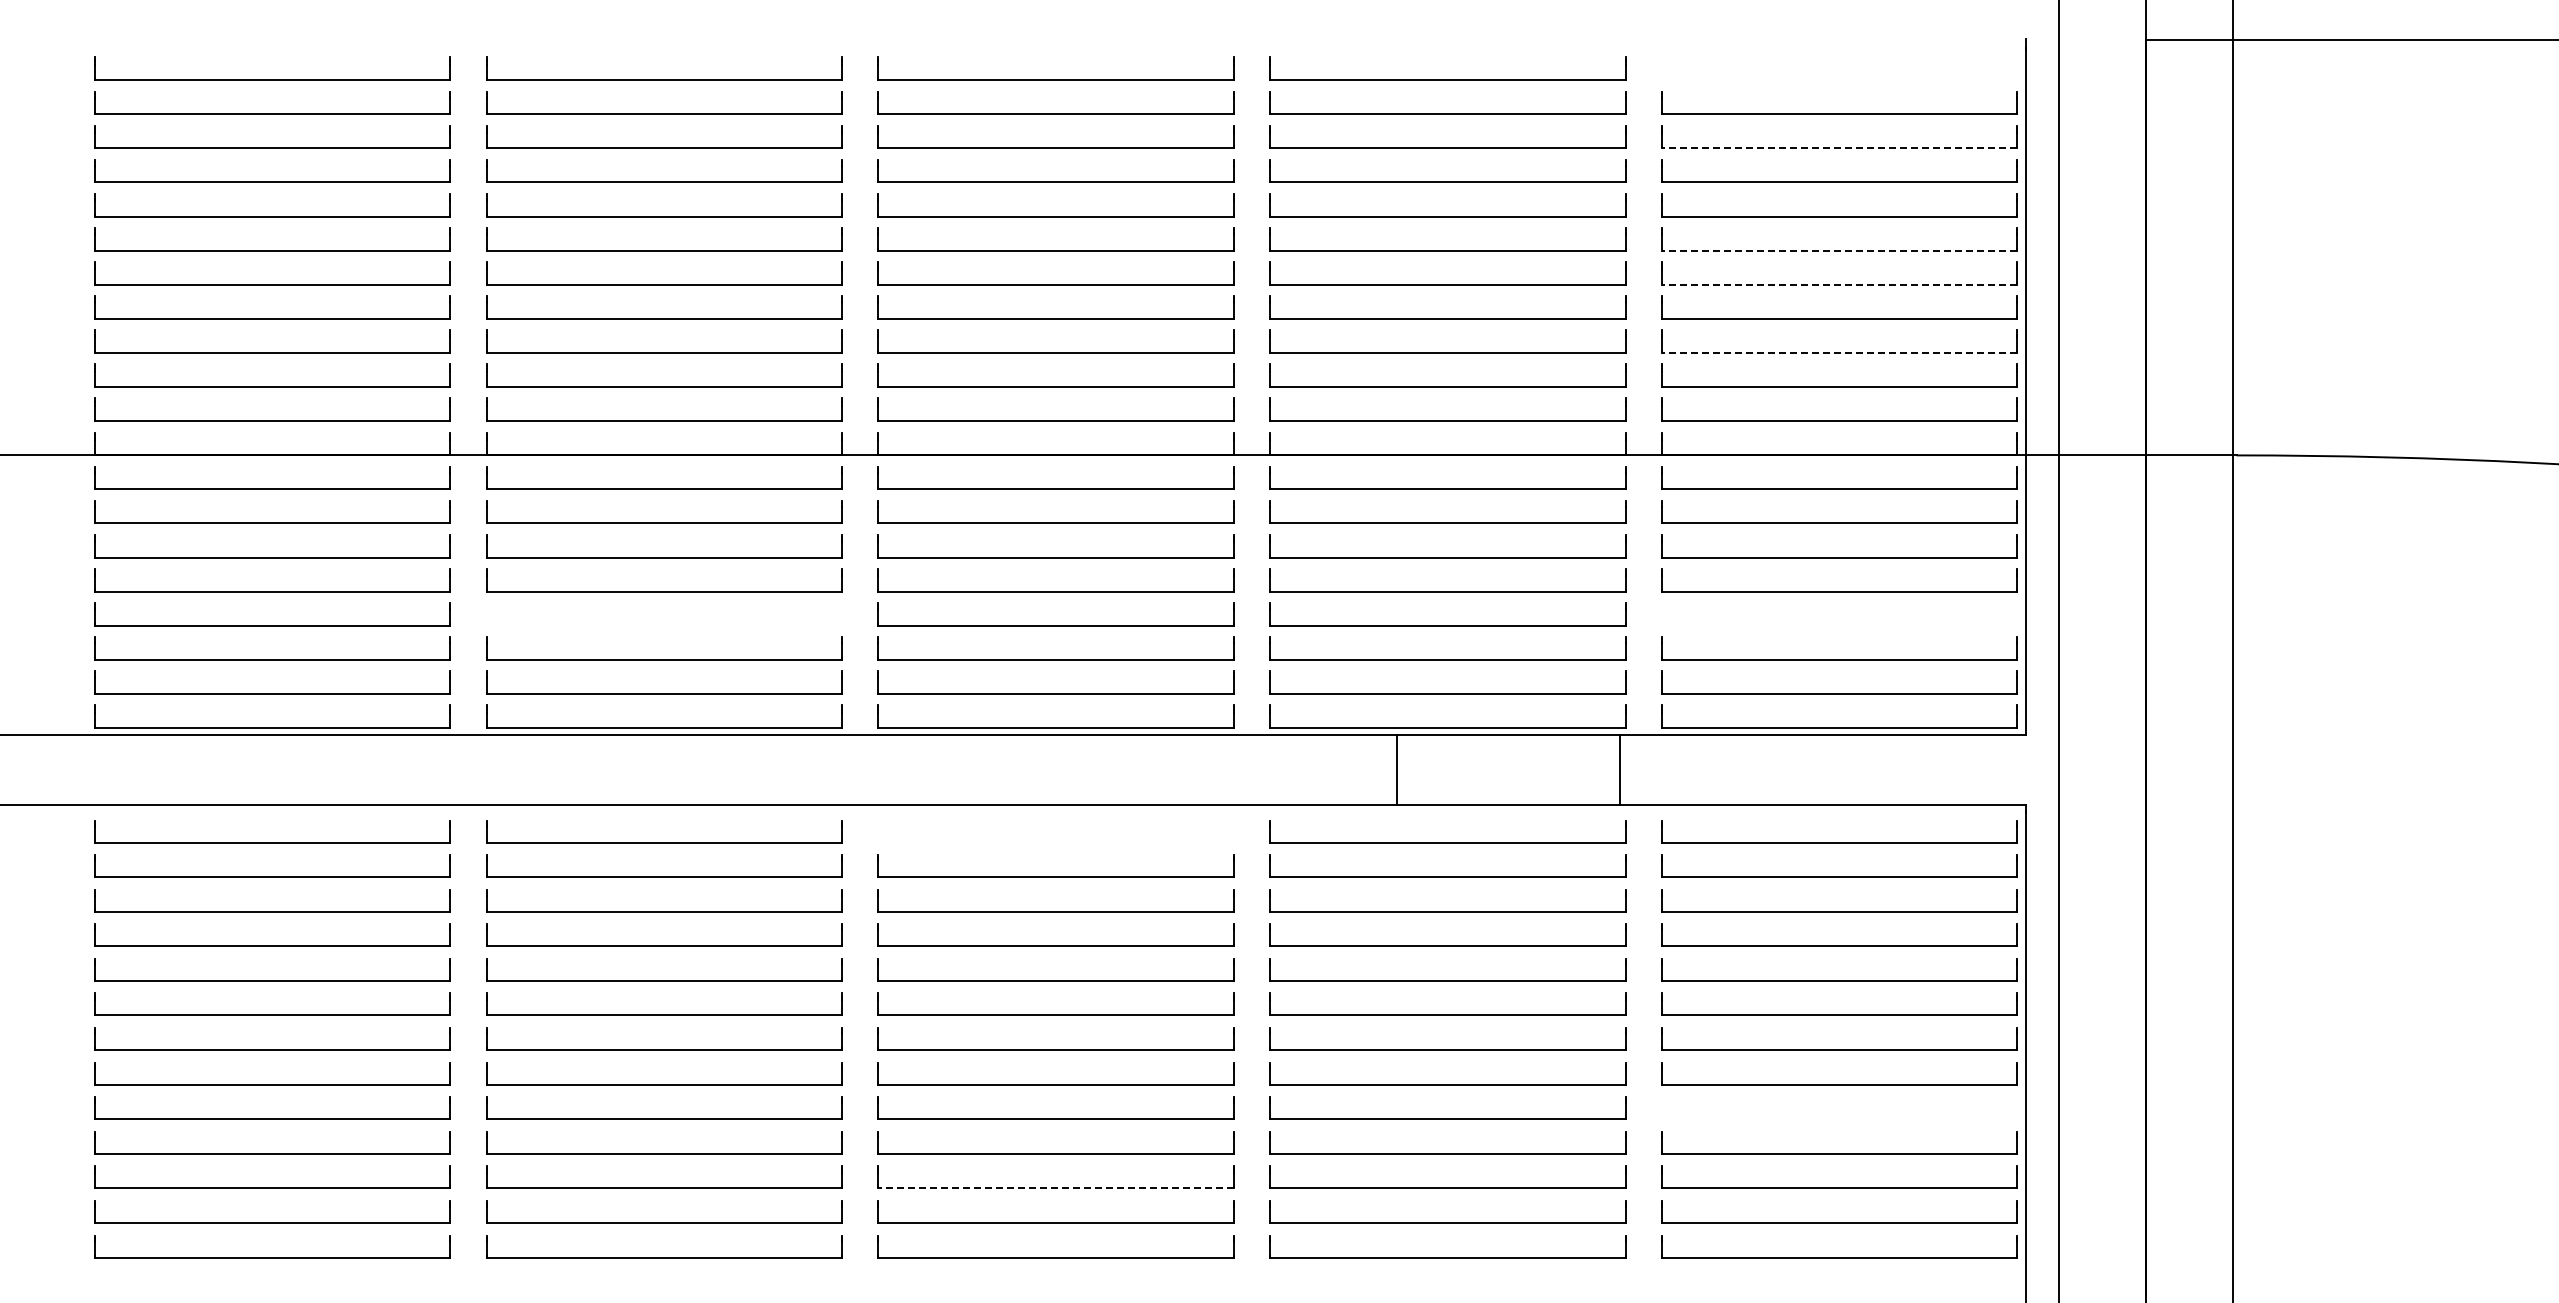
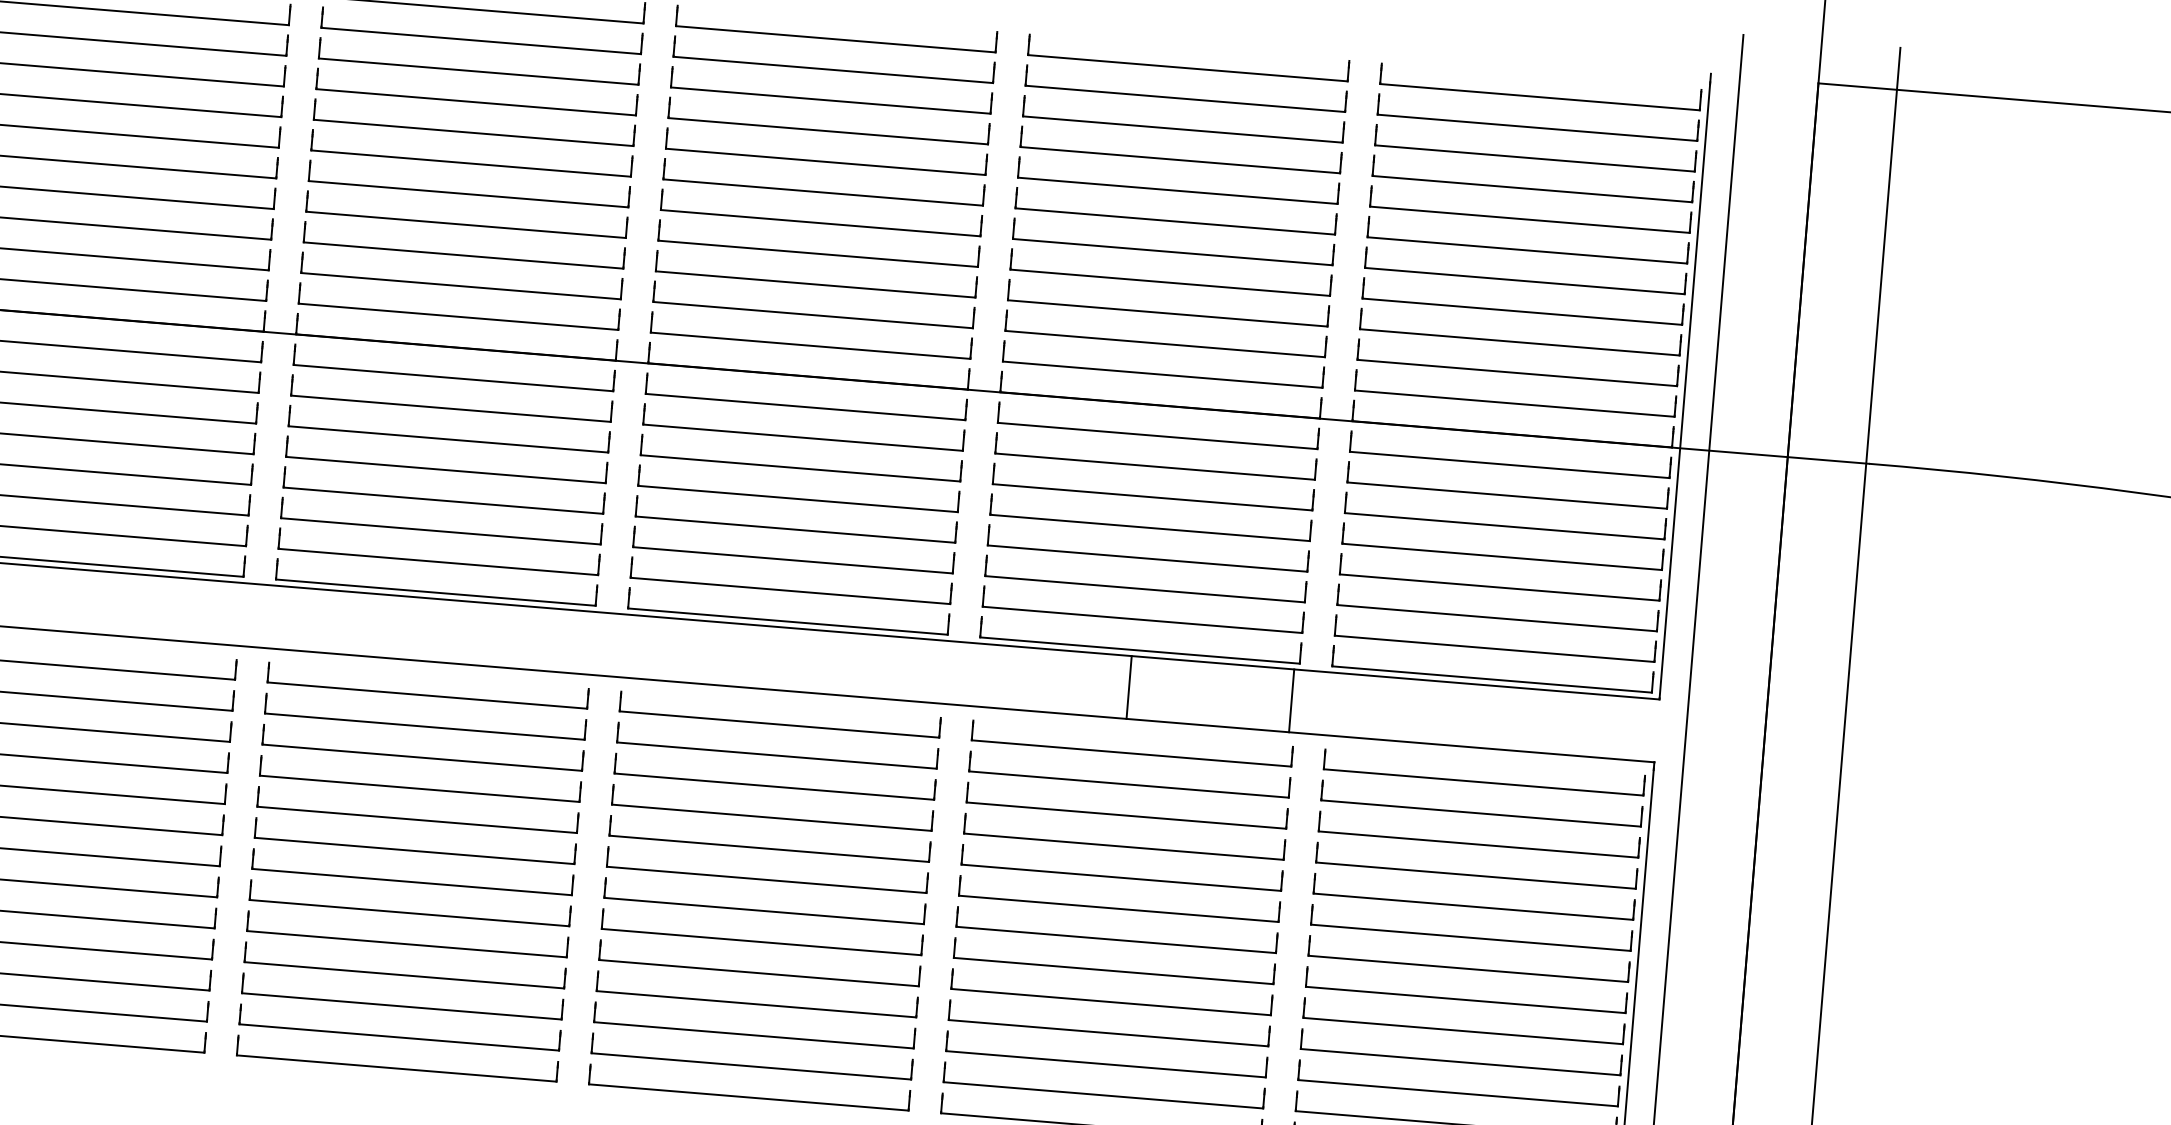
part: (1839, 79) -> (1539, 96), added
line: (1839, 148) -> (1534, 158), dashed -> solid
line: (1839, 250) -> (1527, 250), dashed -> solid
line: (1839, 284) -> (1524, 280), dashed -> solid
line: (1839, 352) -> (1519, 341), dashed -> solid
part: (664, 625) -> (443, 500), added
part: (1839, 625) -> (1499, 587), added
line: (1397, 769) -> (1129, 687), moved
part: (1055, 842) -> (778, 724), added
part: (1839, 1118) -> (1463, 1030), added
line: (1056, 1188) -> (754, 1035), dashed -> solid

